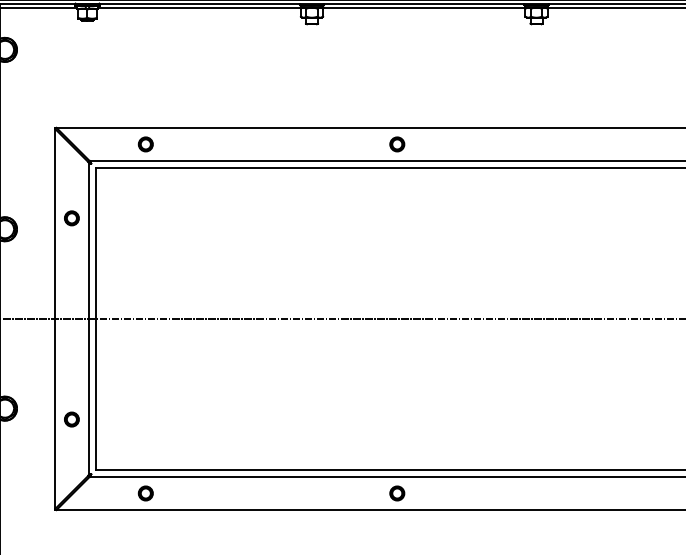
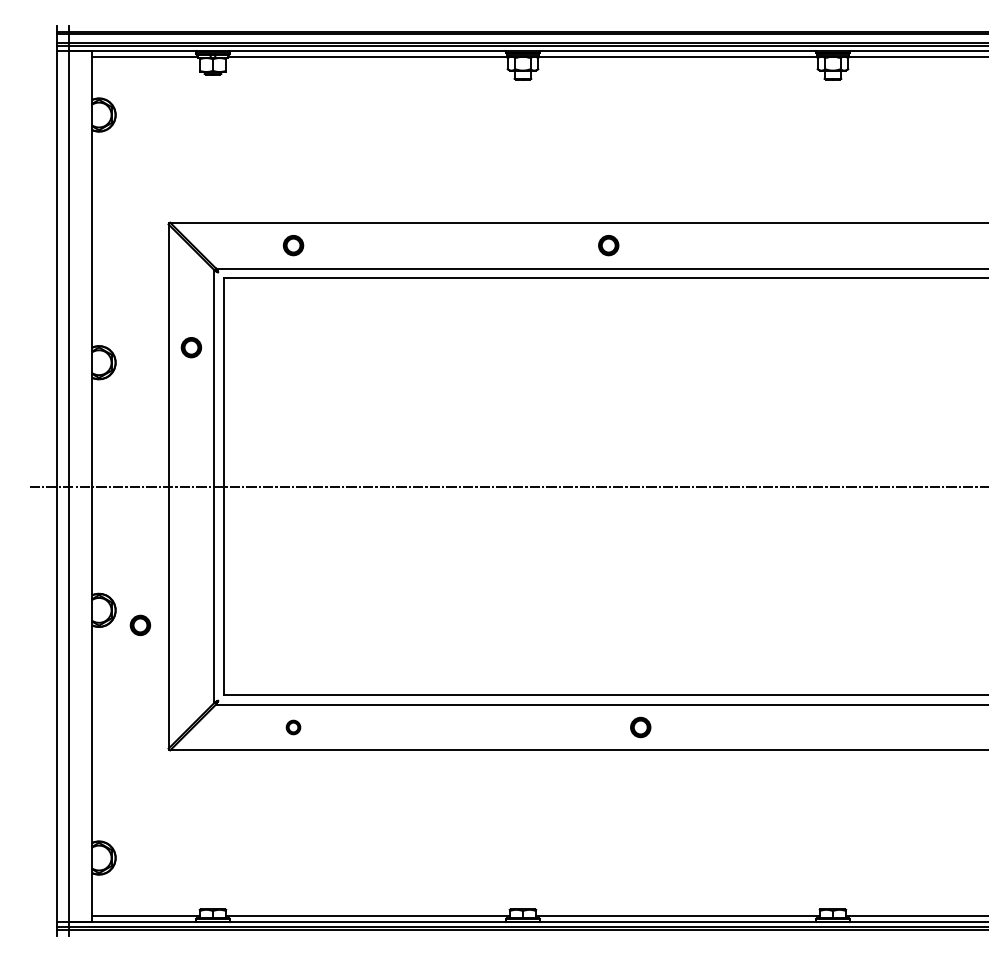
part: (397, 144) -> (608, 245), moved
part: (71, 418) -> (140, 624), moved
part: (145, 493) -> (293, 727), size x0.7

